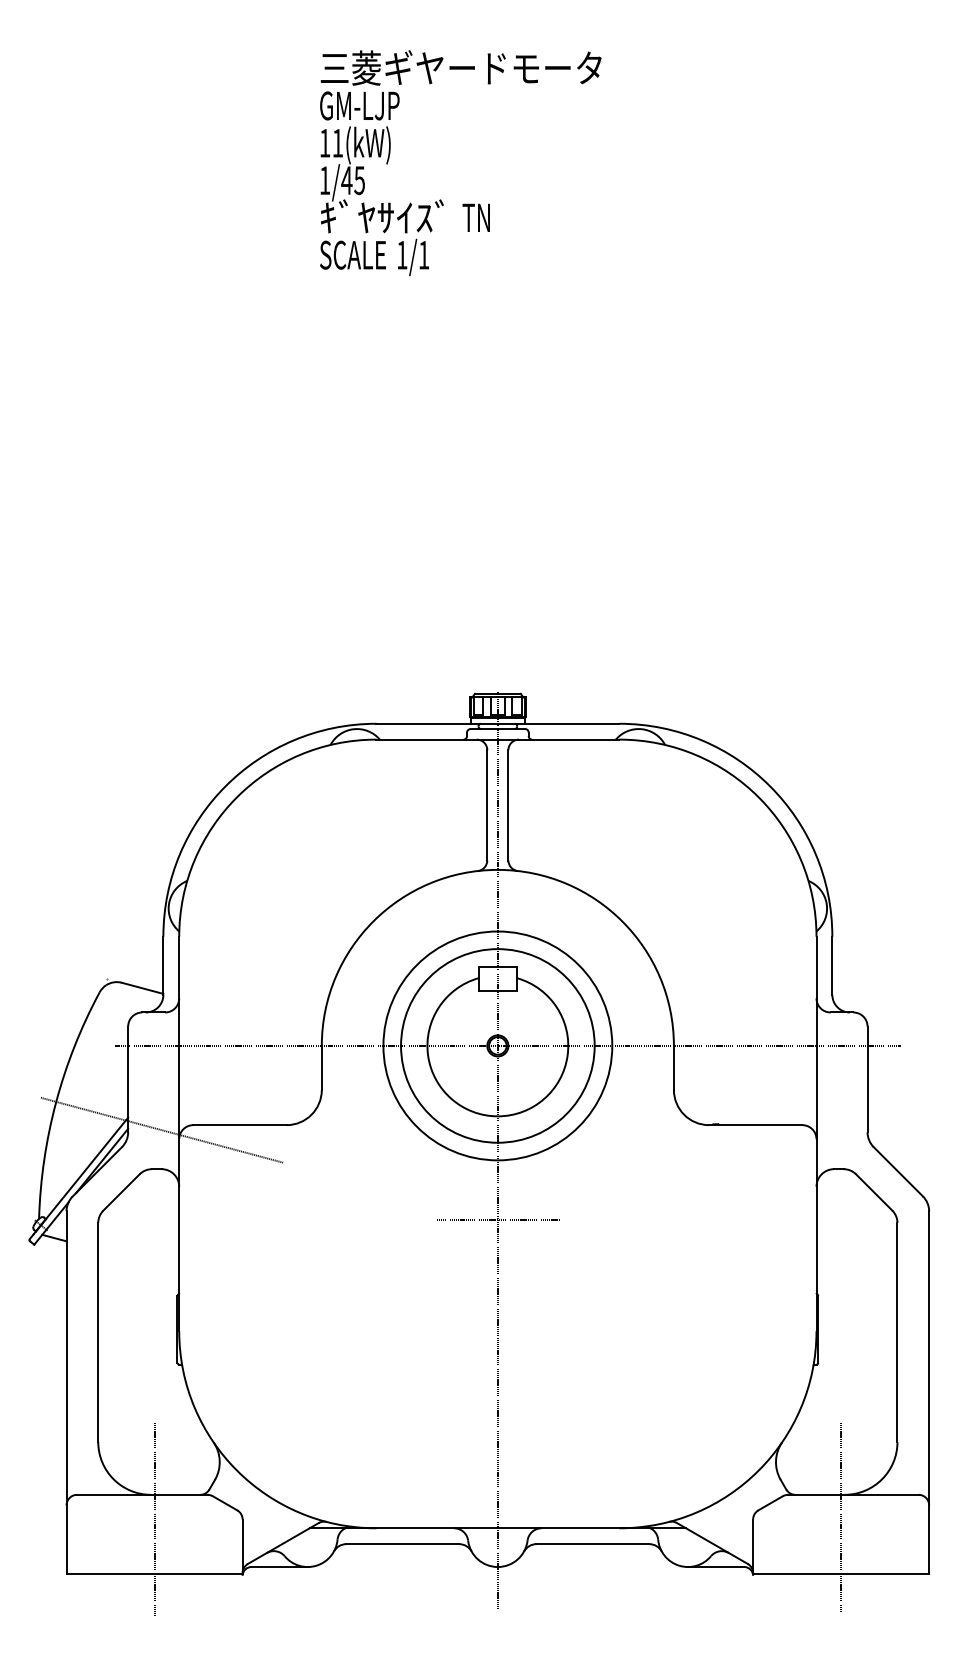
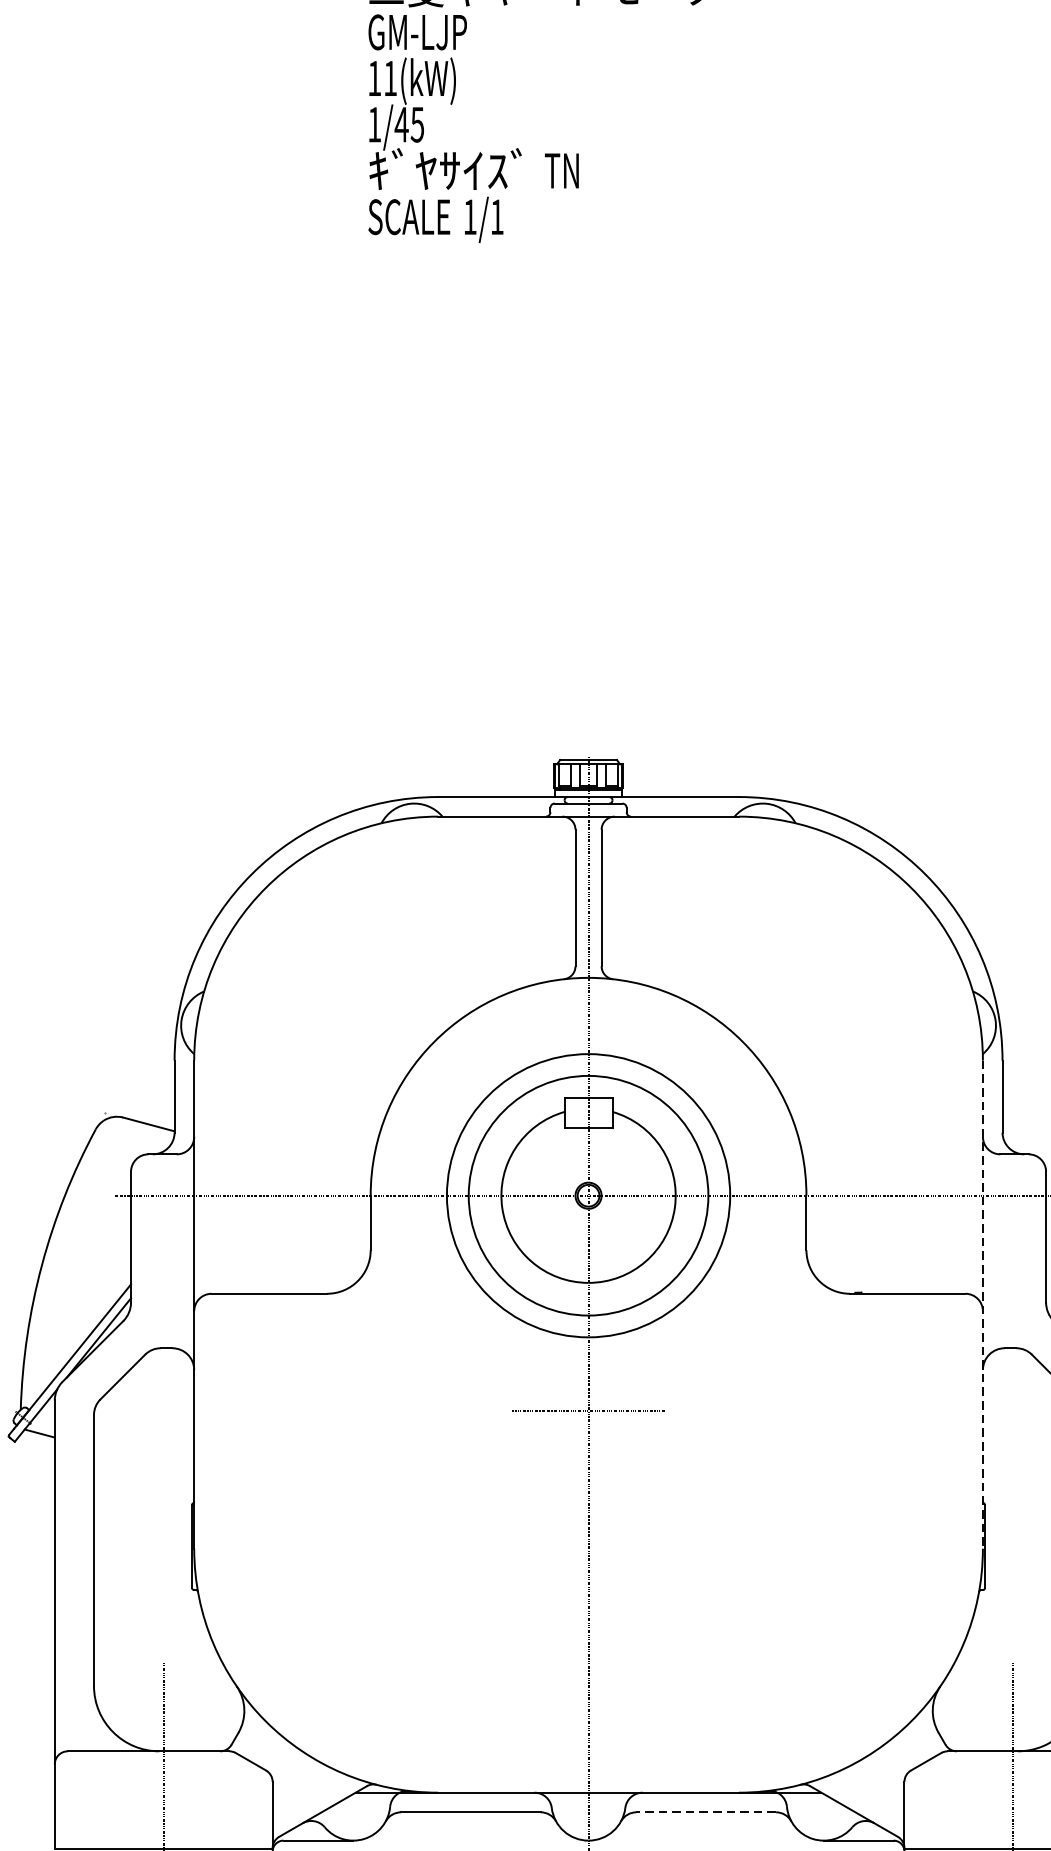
line: (161, 1129) -> (172, 1299), removed
line: (816, 1134) -> (982, 1305), solid -> dashed
line: (592, 1544) -> (705, 1812), solid -> dashed

